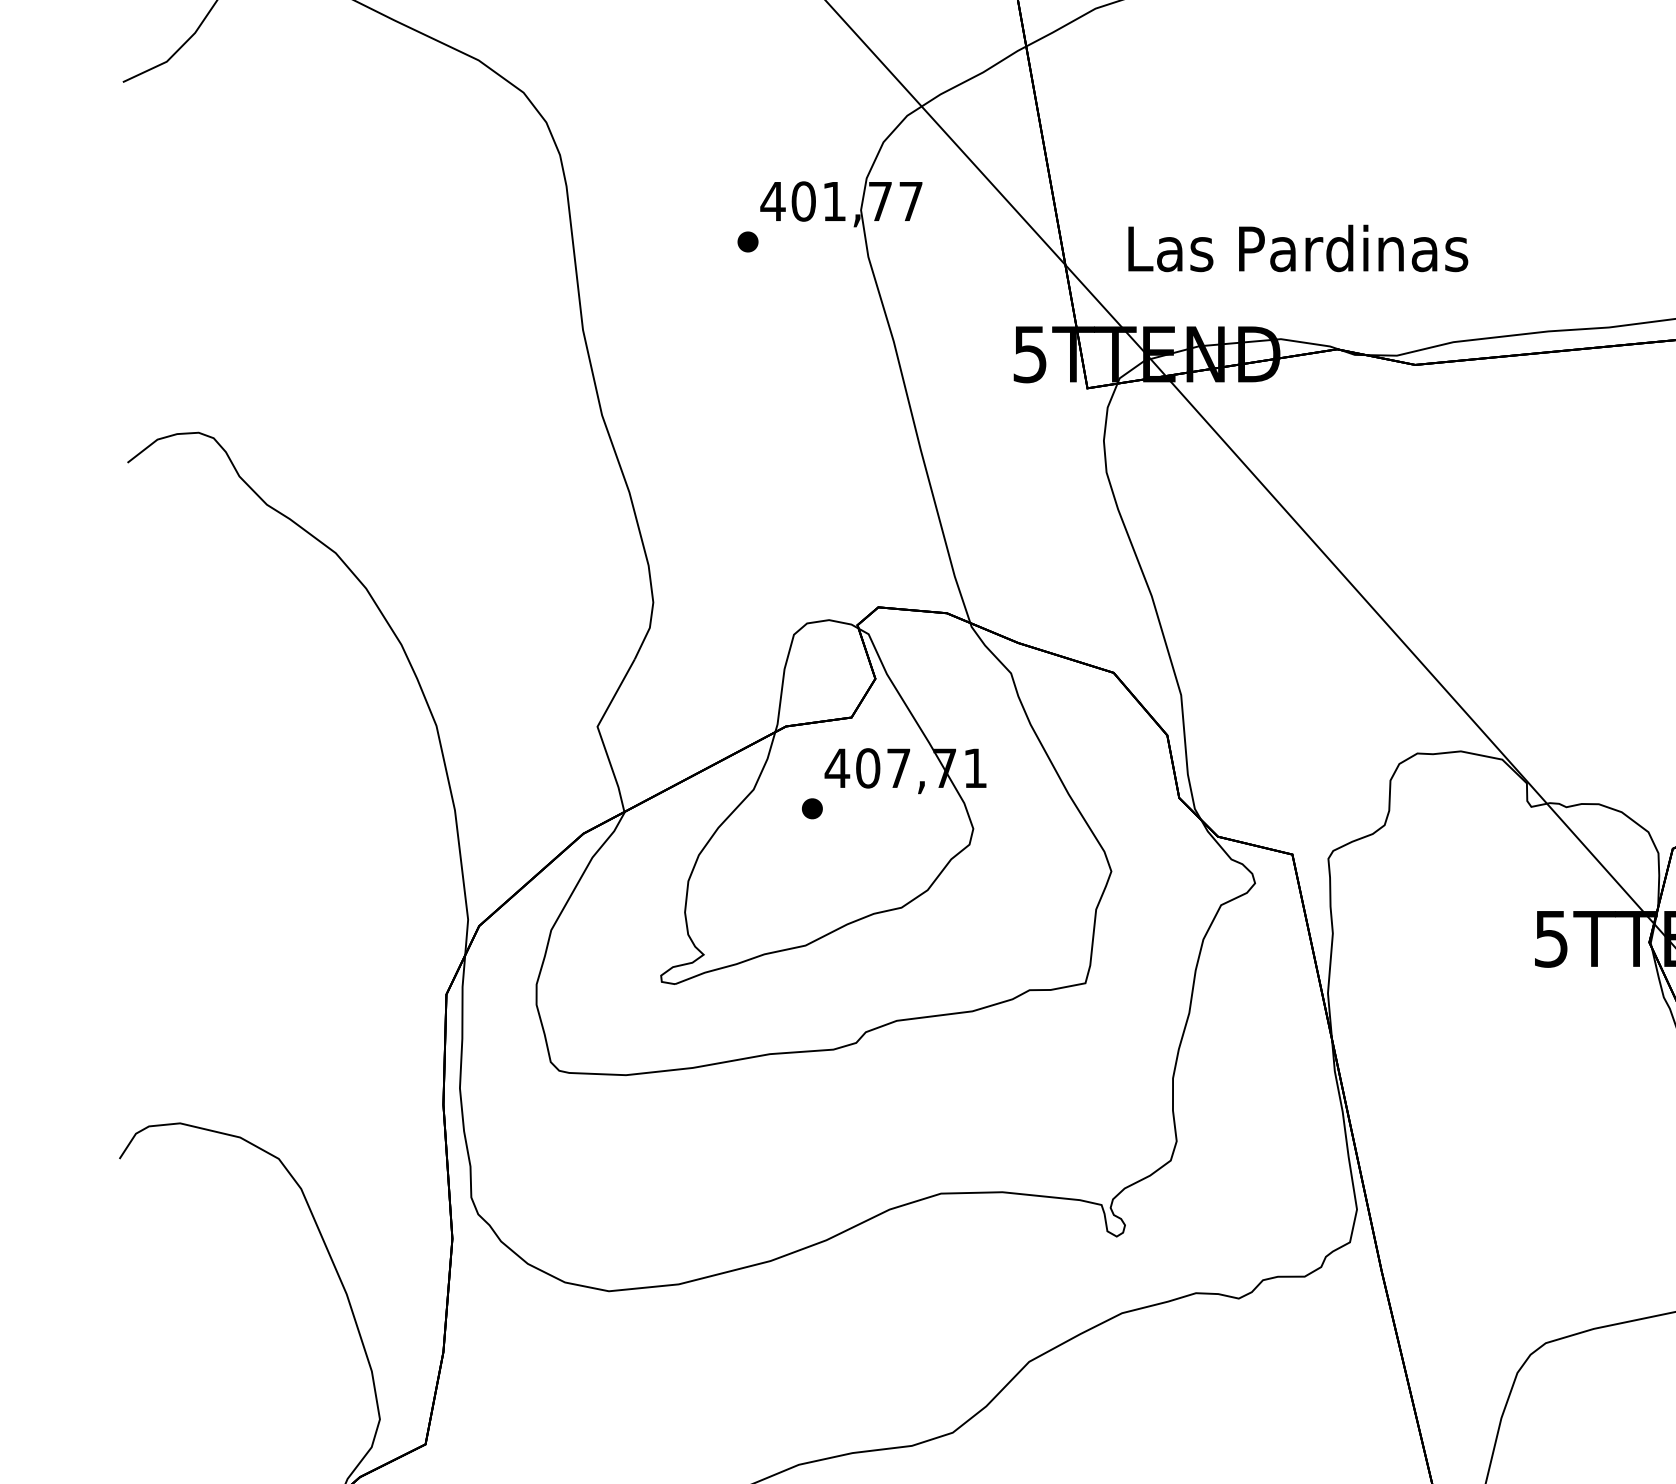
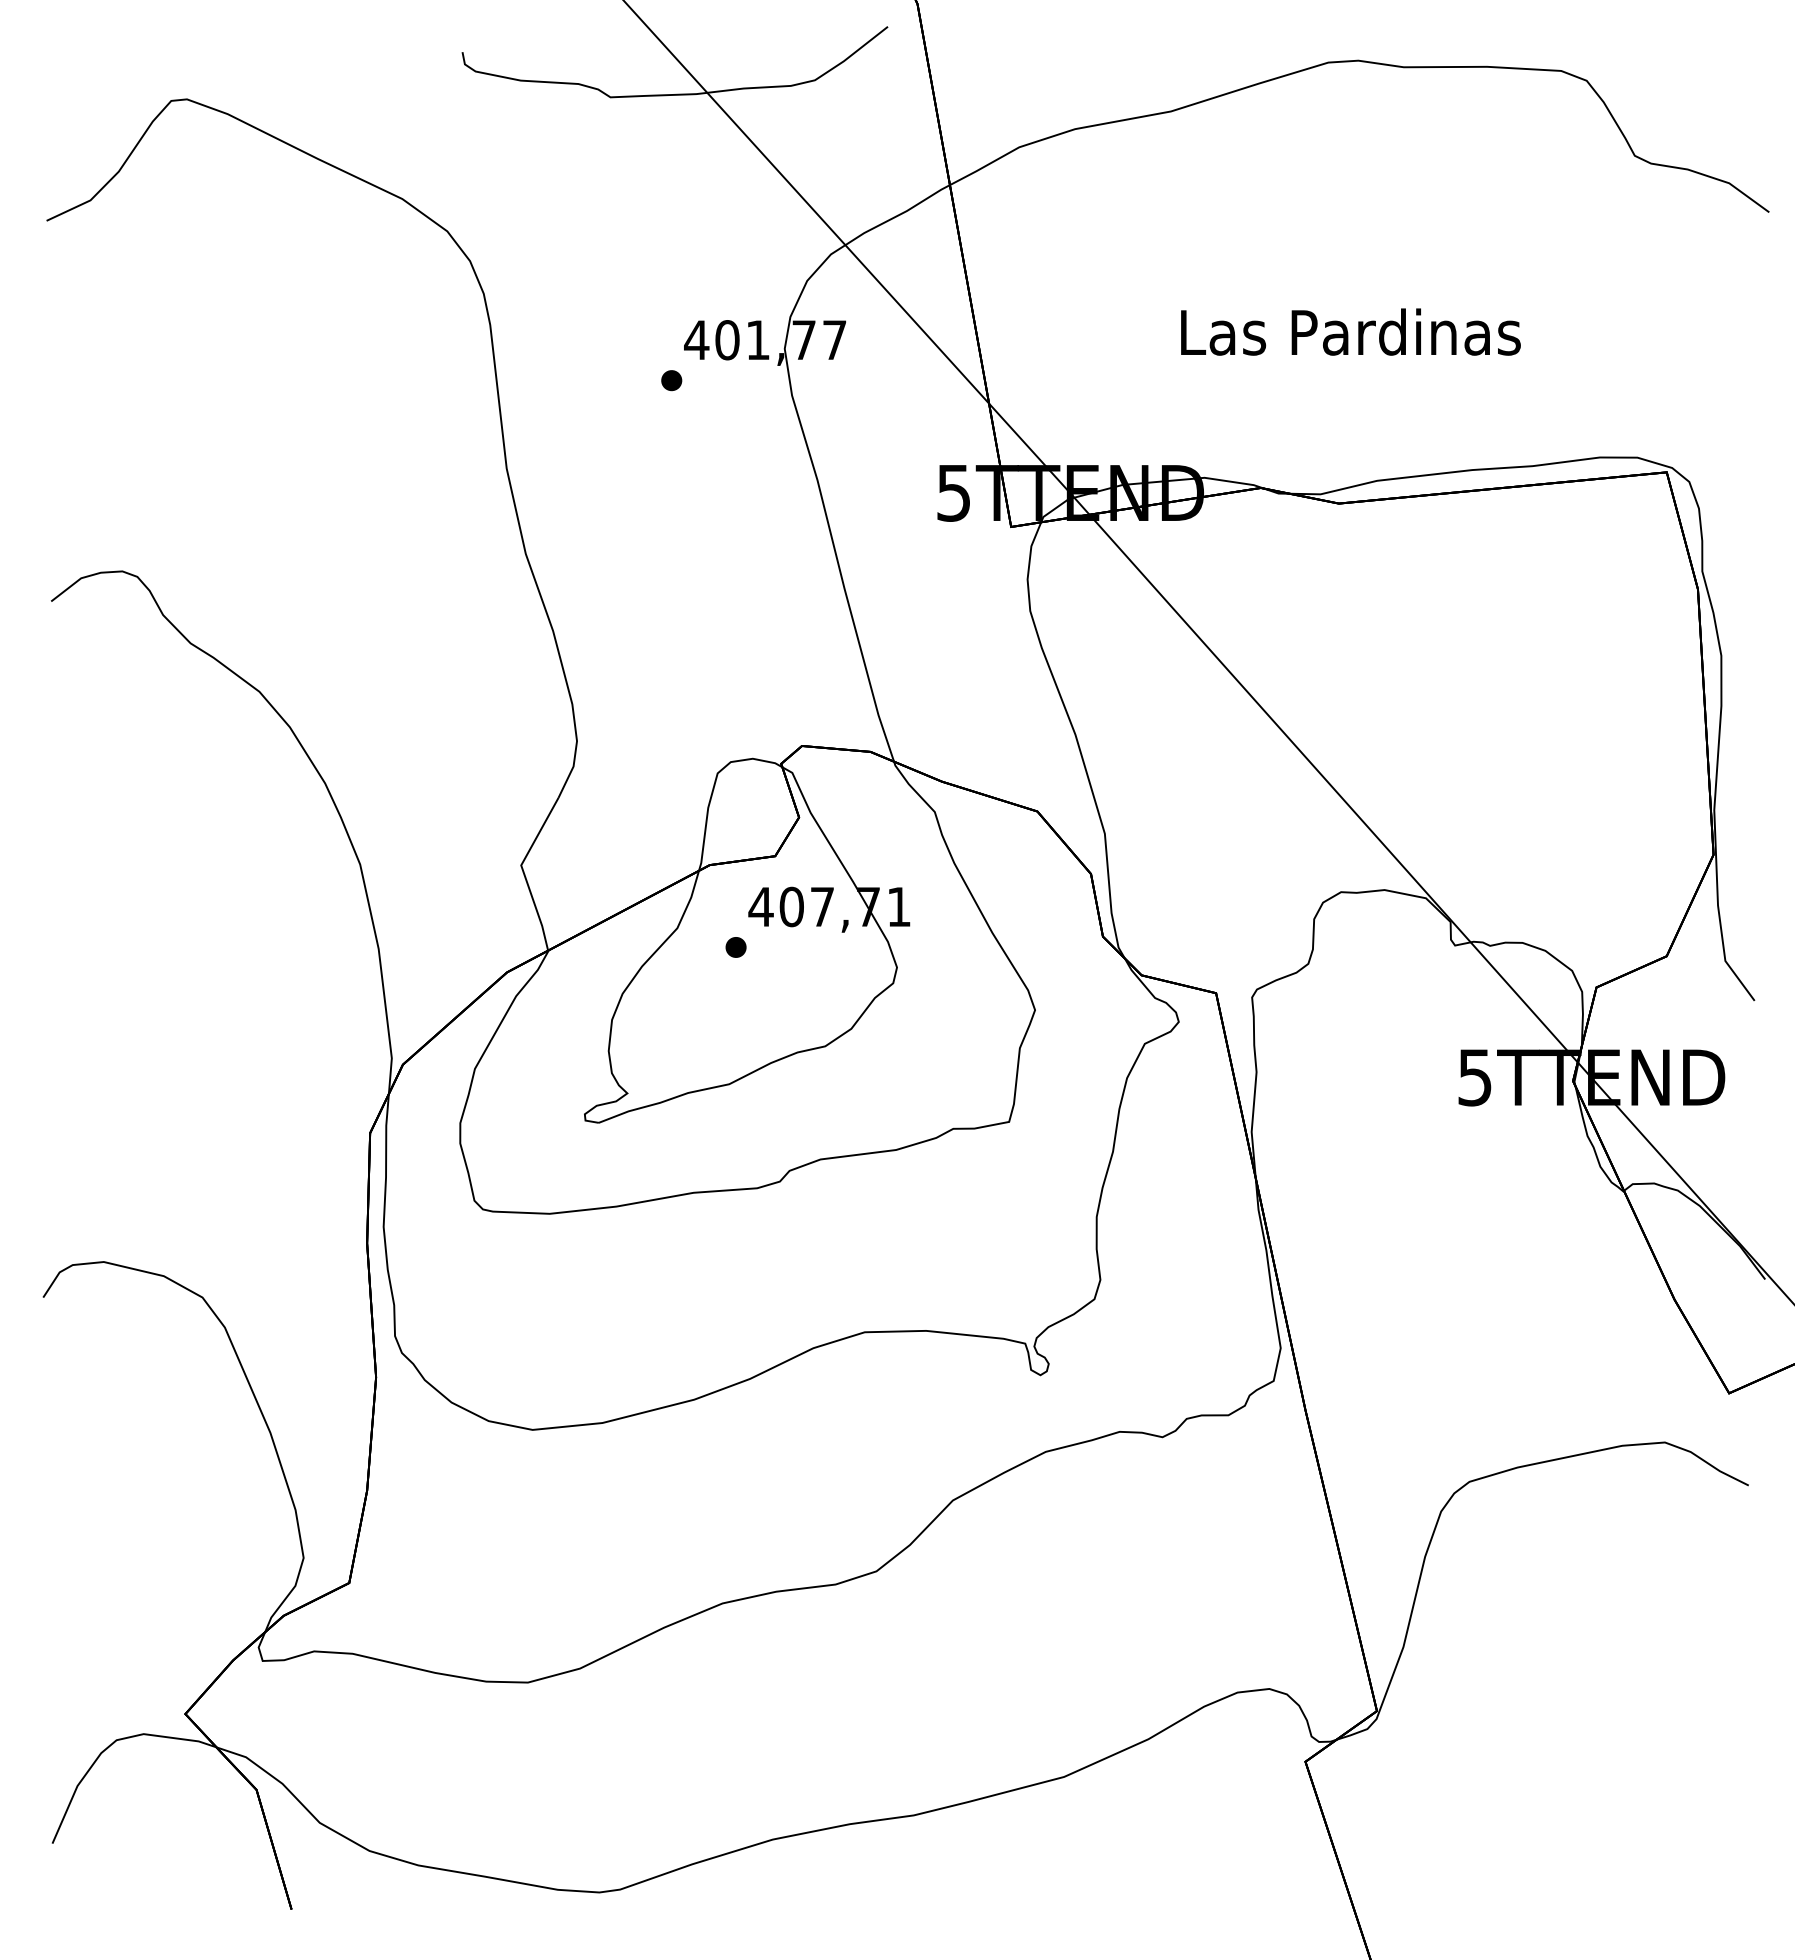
text: (1297, 247) -> (1350, 331), moved

